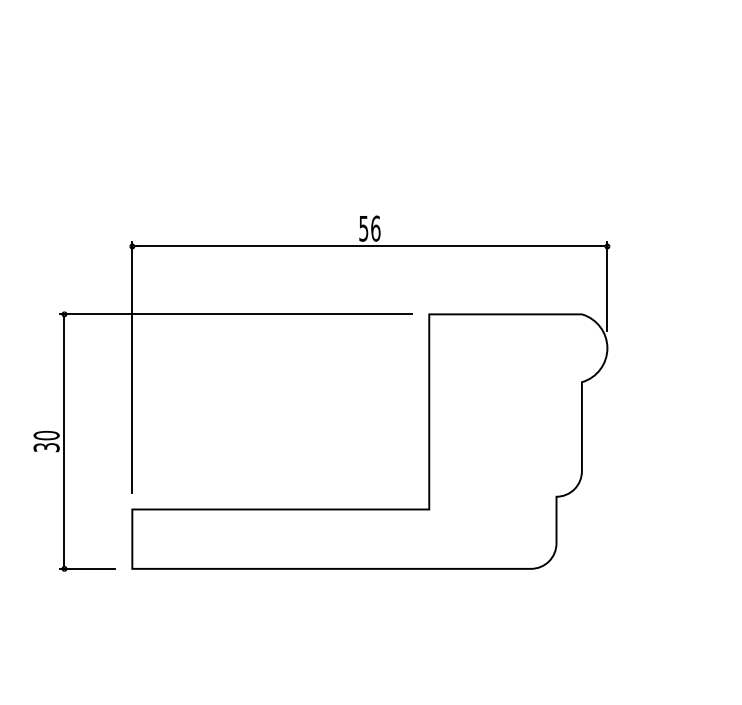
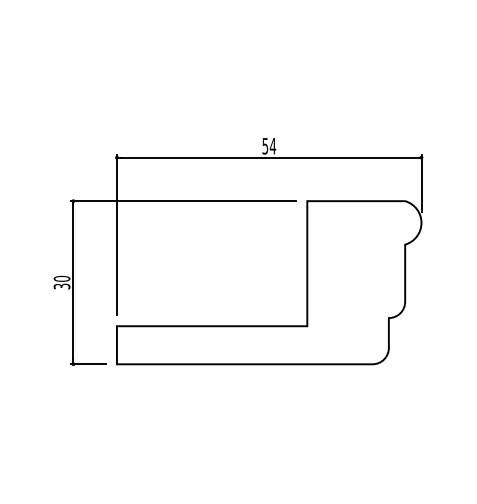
text: (374, 227) -> (272, 145), 56 -> 54

